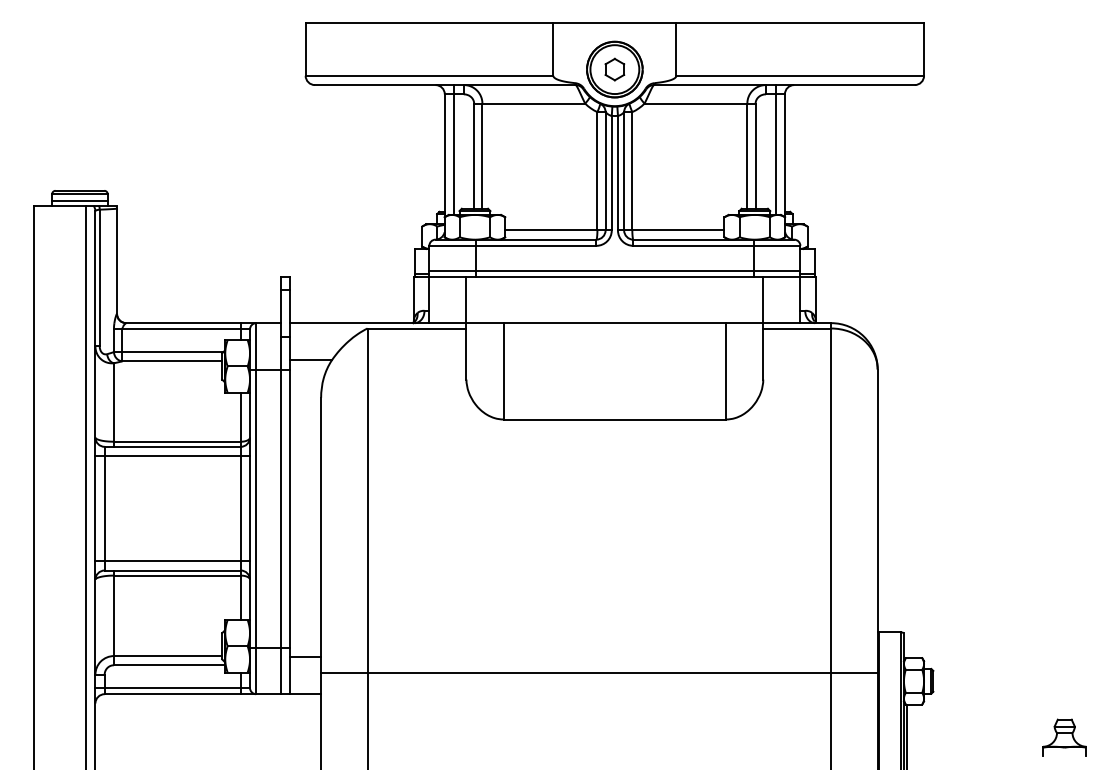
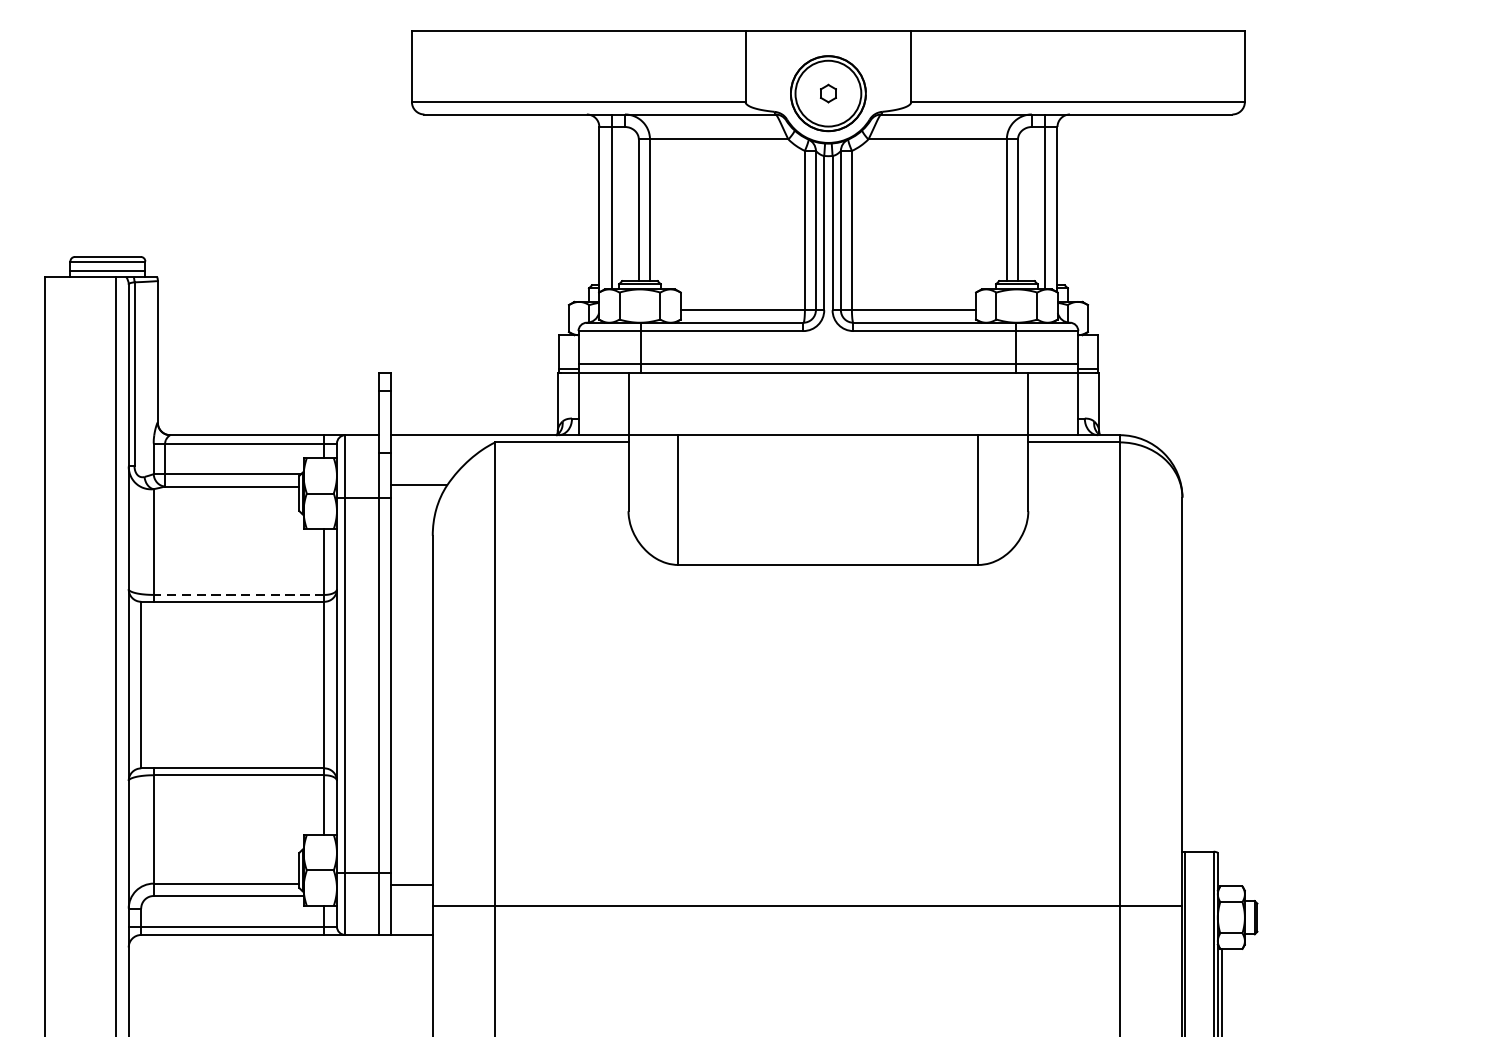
part: (614, 69) -> (827, 93), size x0.6
line: (176, 441) -> (237, 594), solid -> dashed
line: (172, 456) -> (232, 614), removed
line: (172, 561) -> (232, 756), removed
part: (1064, 737) -> (1434, 993), removed

